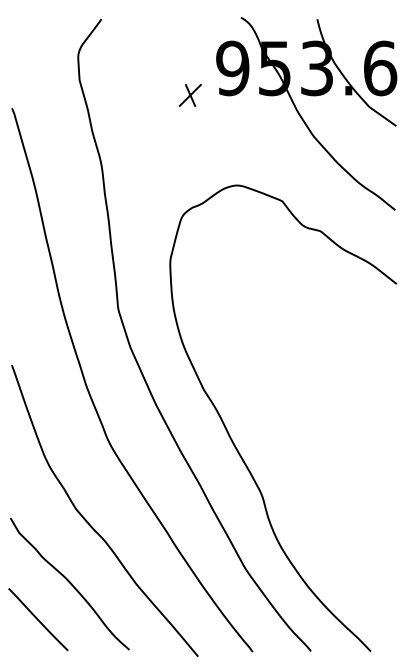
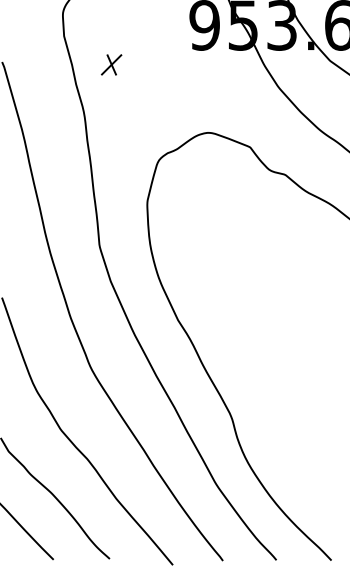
part: (189, 94) -> (110, 64), moved

